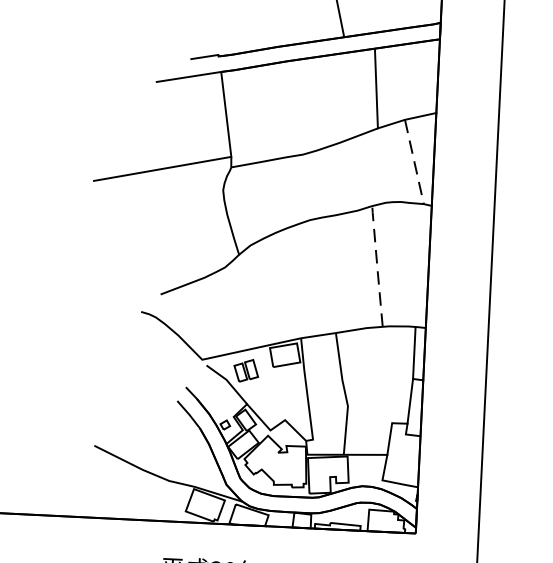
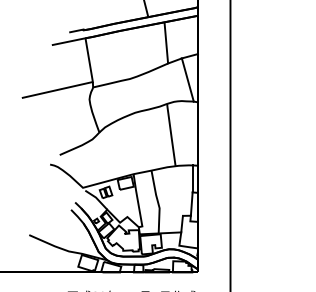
line: (413, 162) -> (187, 80), dashed -> solid
line: (377, 265) -> (171, 134), dashed -> solid

